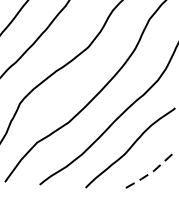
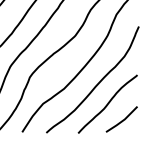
line: (150, 173) -> (122, 121), dashed -> solid

